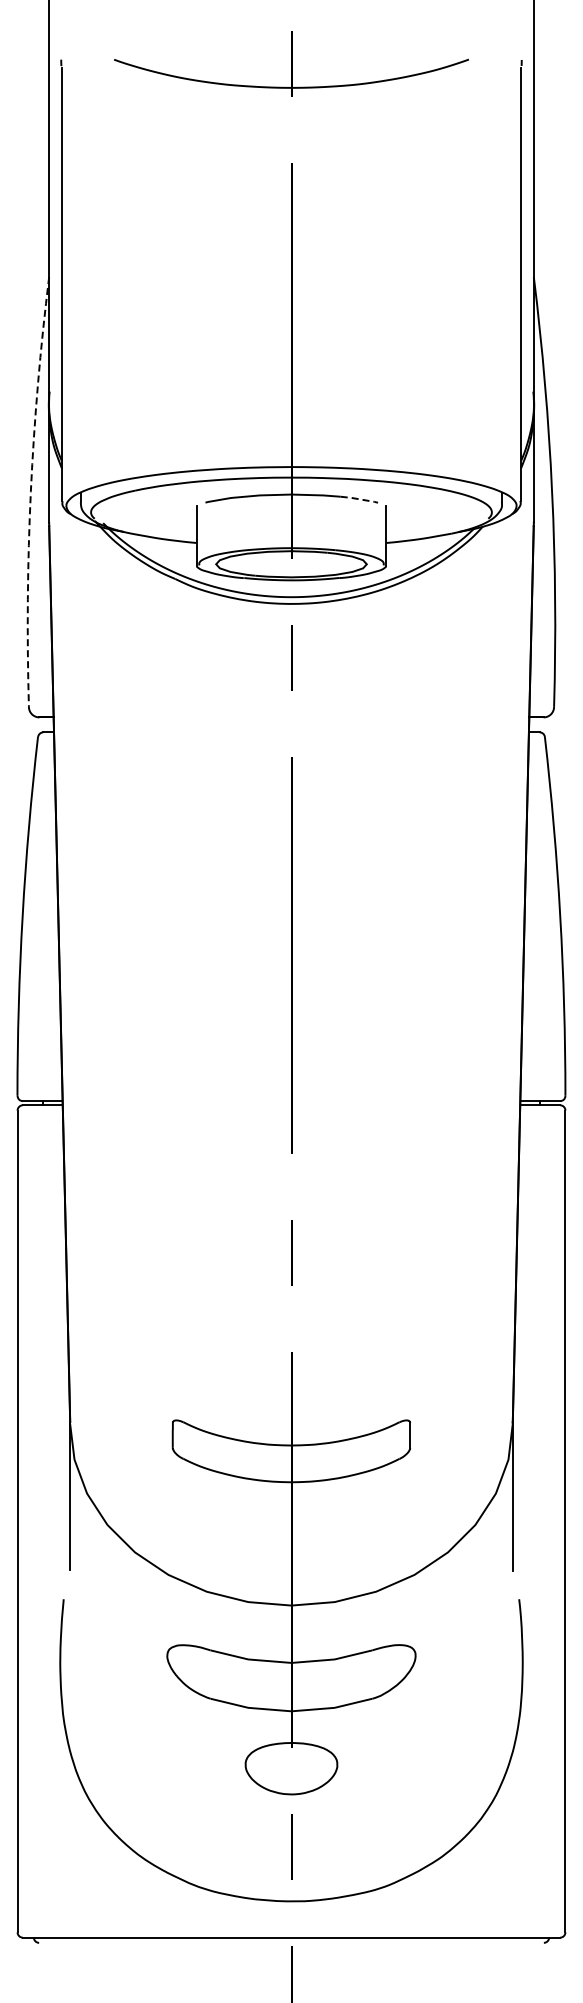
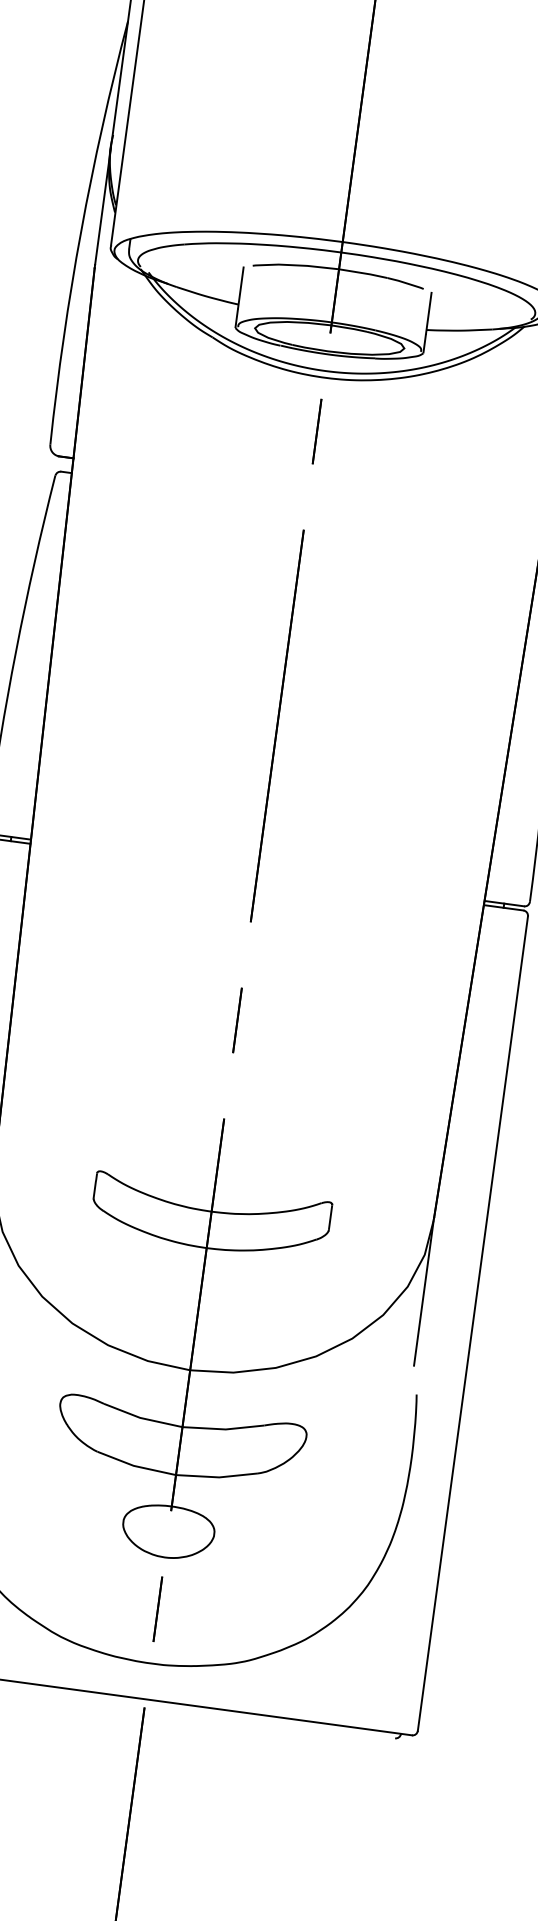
arc: (30, 491) -> (80, 231), dashed -> solid
line: (359, 499) -> (405, 283), dashed -> solid

